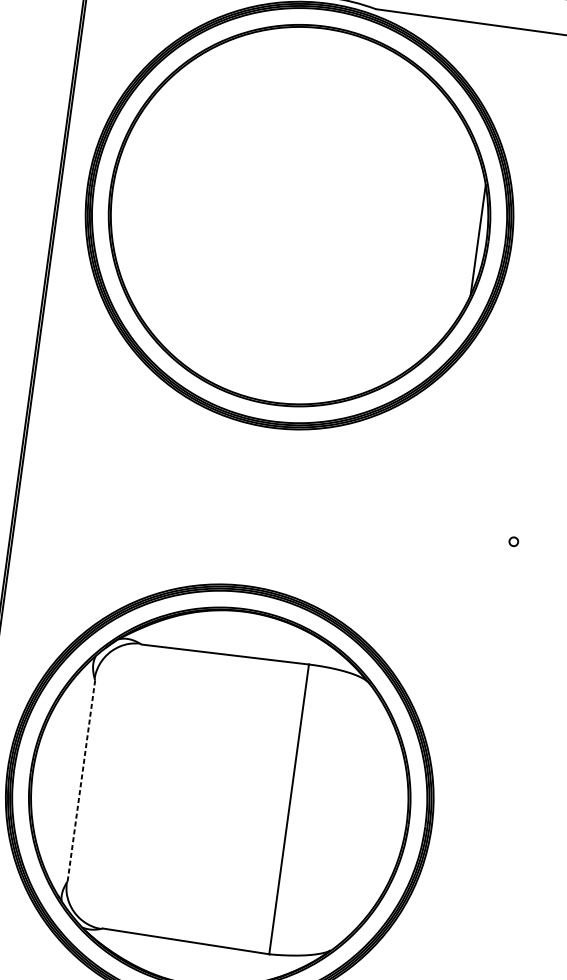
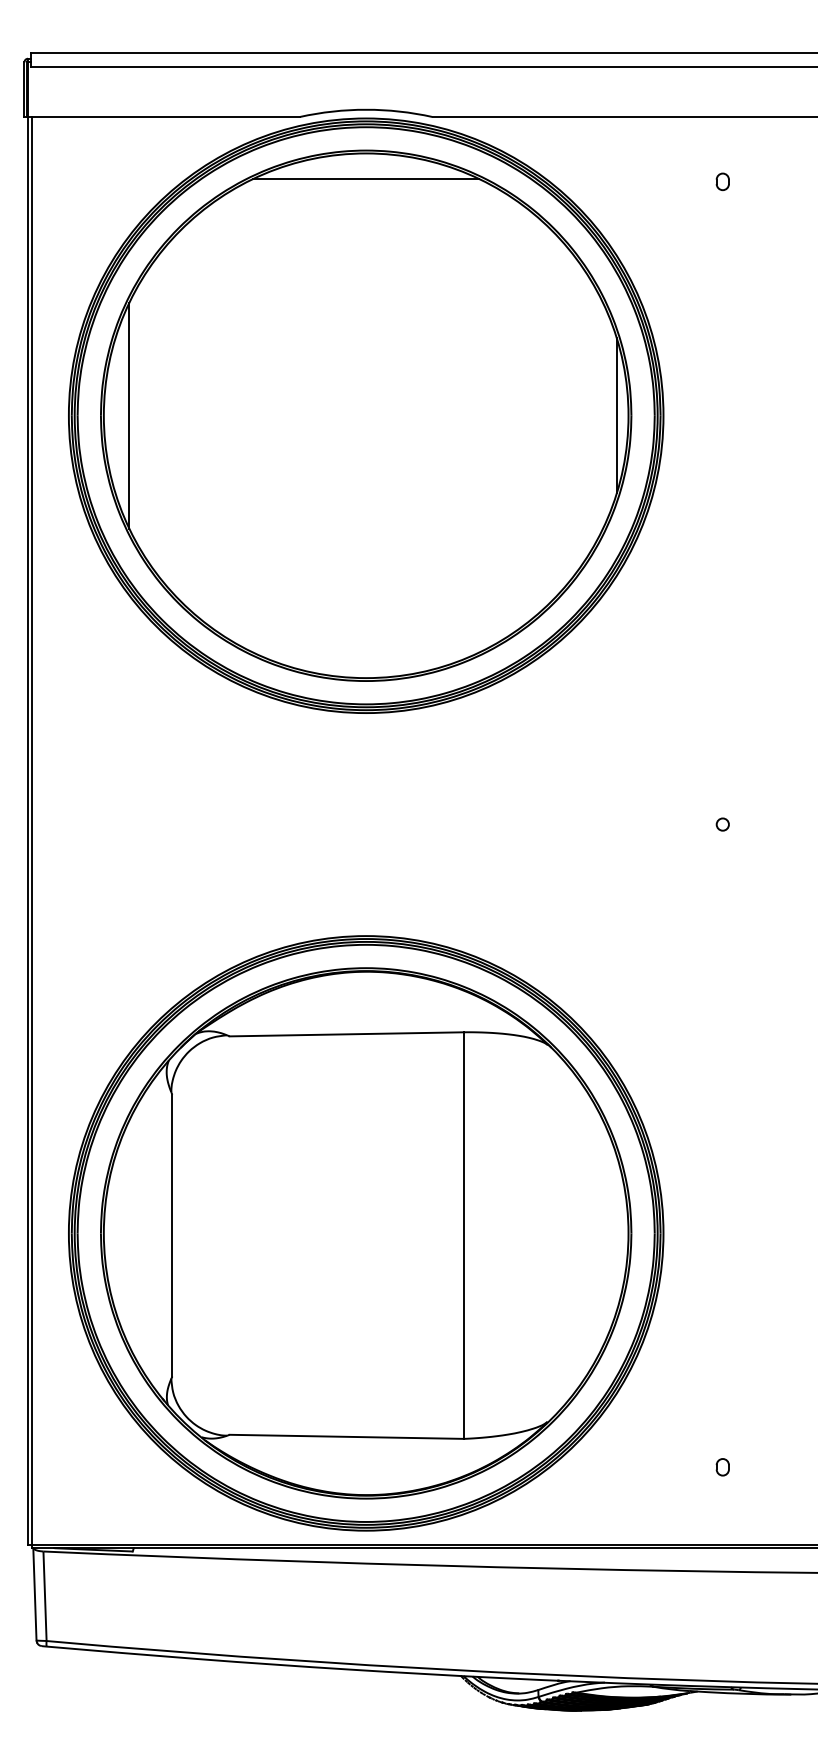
line: (322, 46) -> (366, 178), added
line: (130, 192) -> (129, 415), added
line: (81, 780) -> (172, 1235), dashed -> solid

